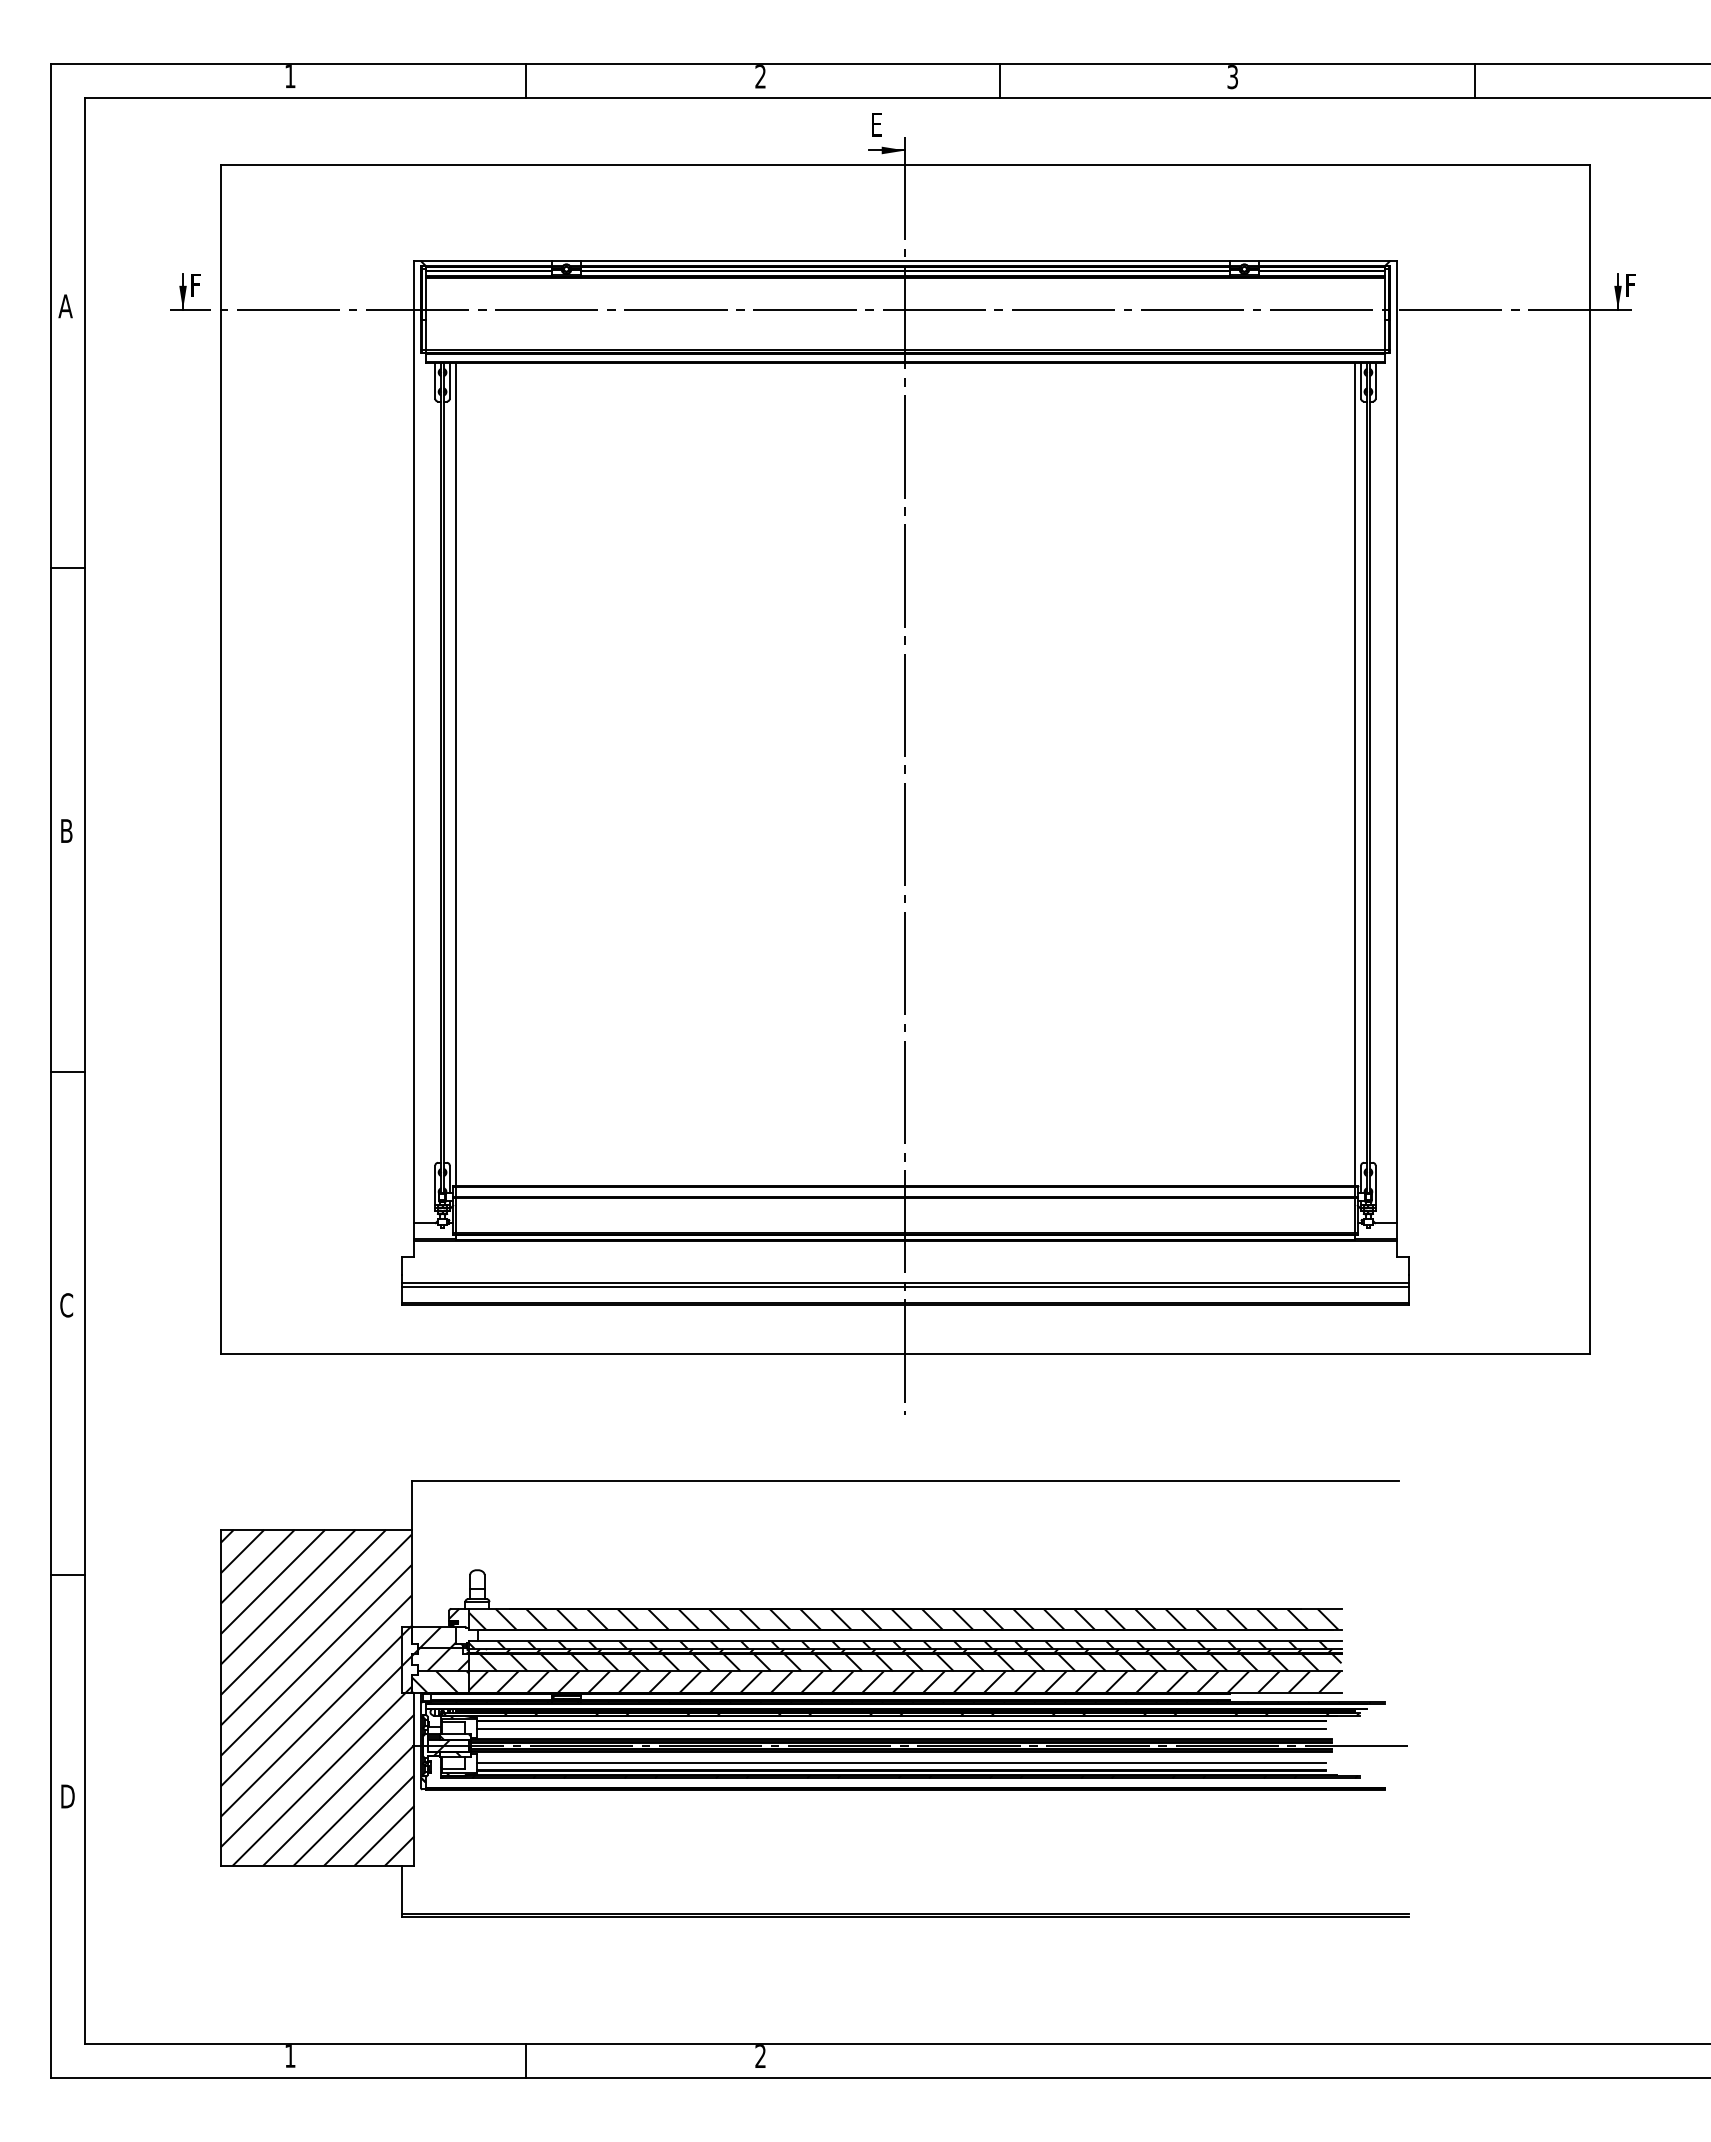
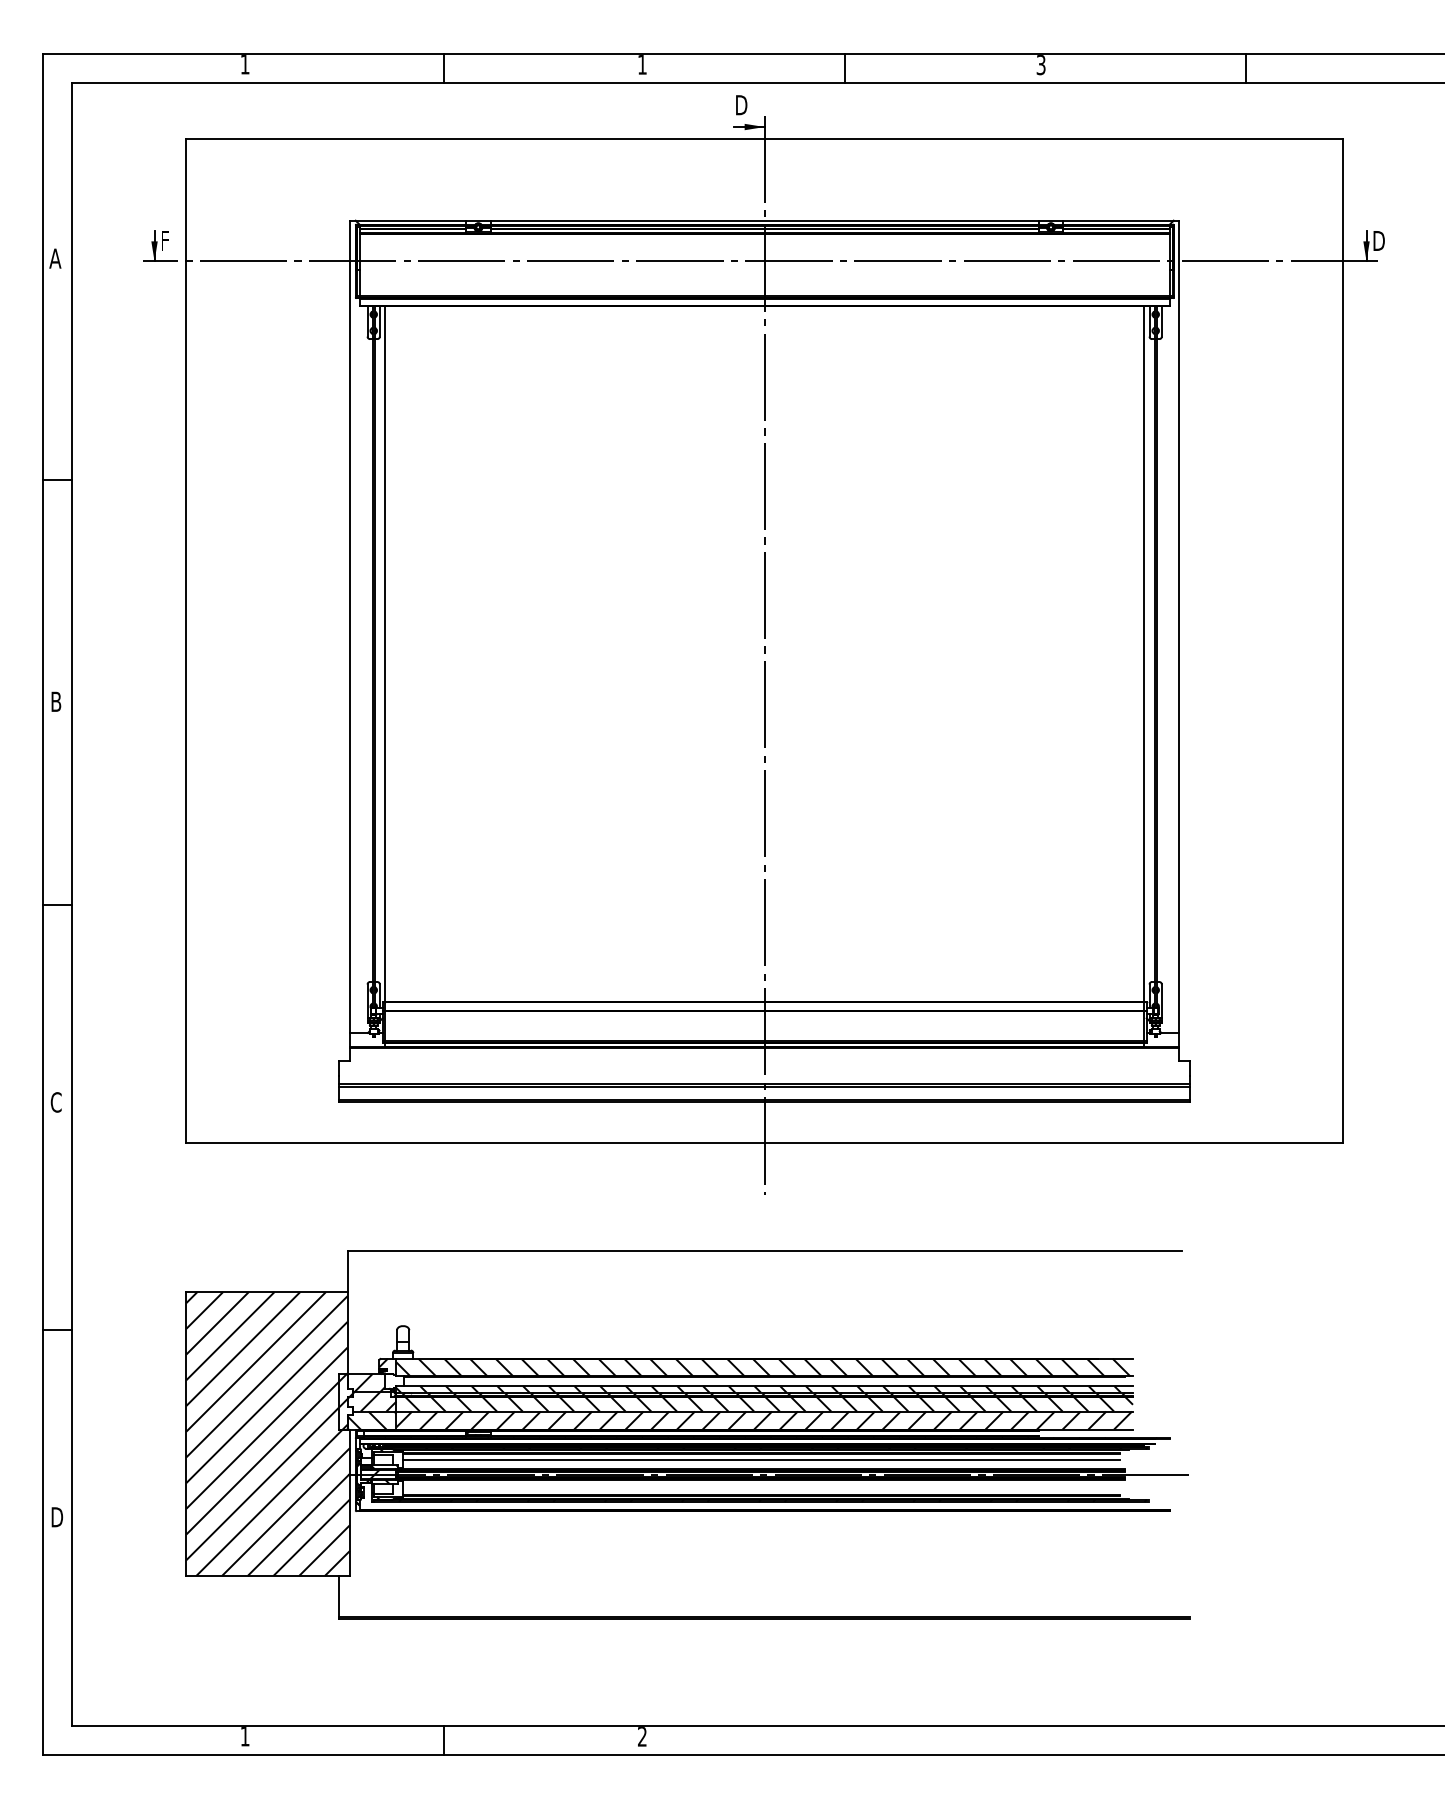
text: (760, 76) -> (642, 64), 2 -> 1
text: (877, 124) -> (741, 105), E -> D
text: (1632, 285) -> (1378, 241), F -> D
line: (901, 1762) -> (761, 1488), removed

